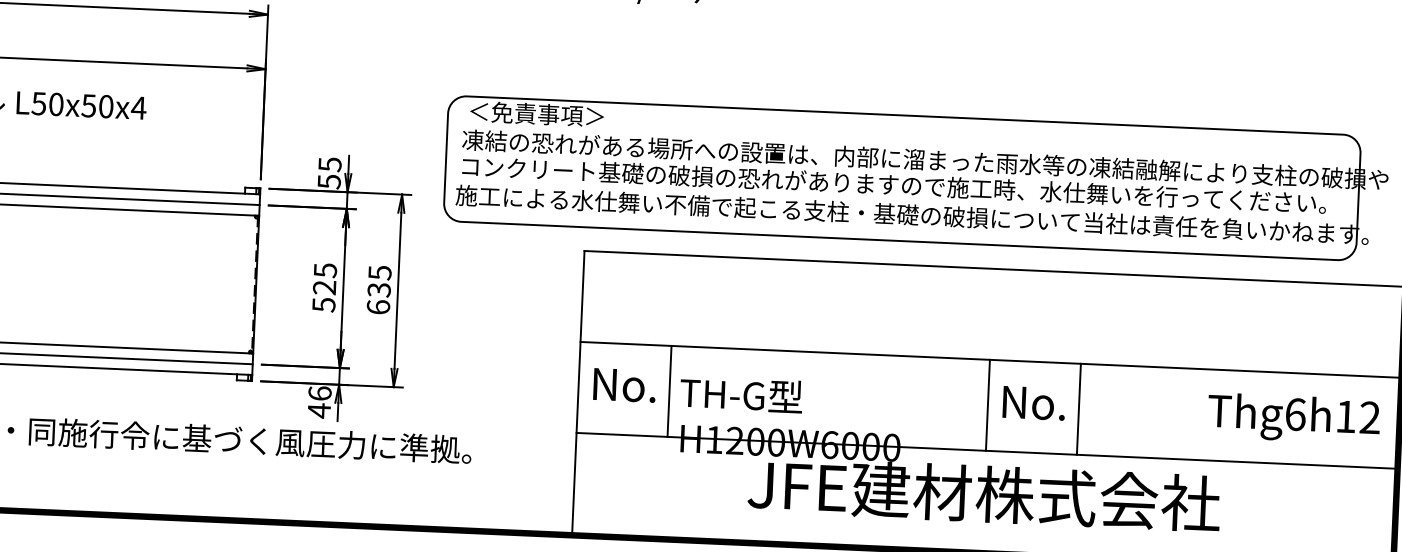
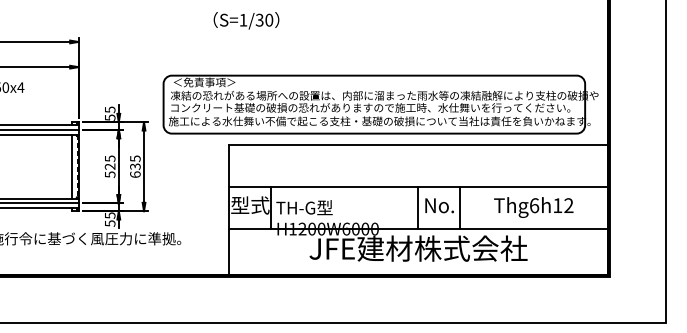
line: (240, 283) -> (71, 166), added
text: (624, 384) -> (250, 205), No. -> 型式
text: (318, 401) -> (109, 219), 46 -> 55
text: (1293, 418) -> (533, 207), moved

